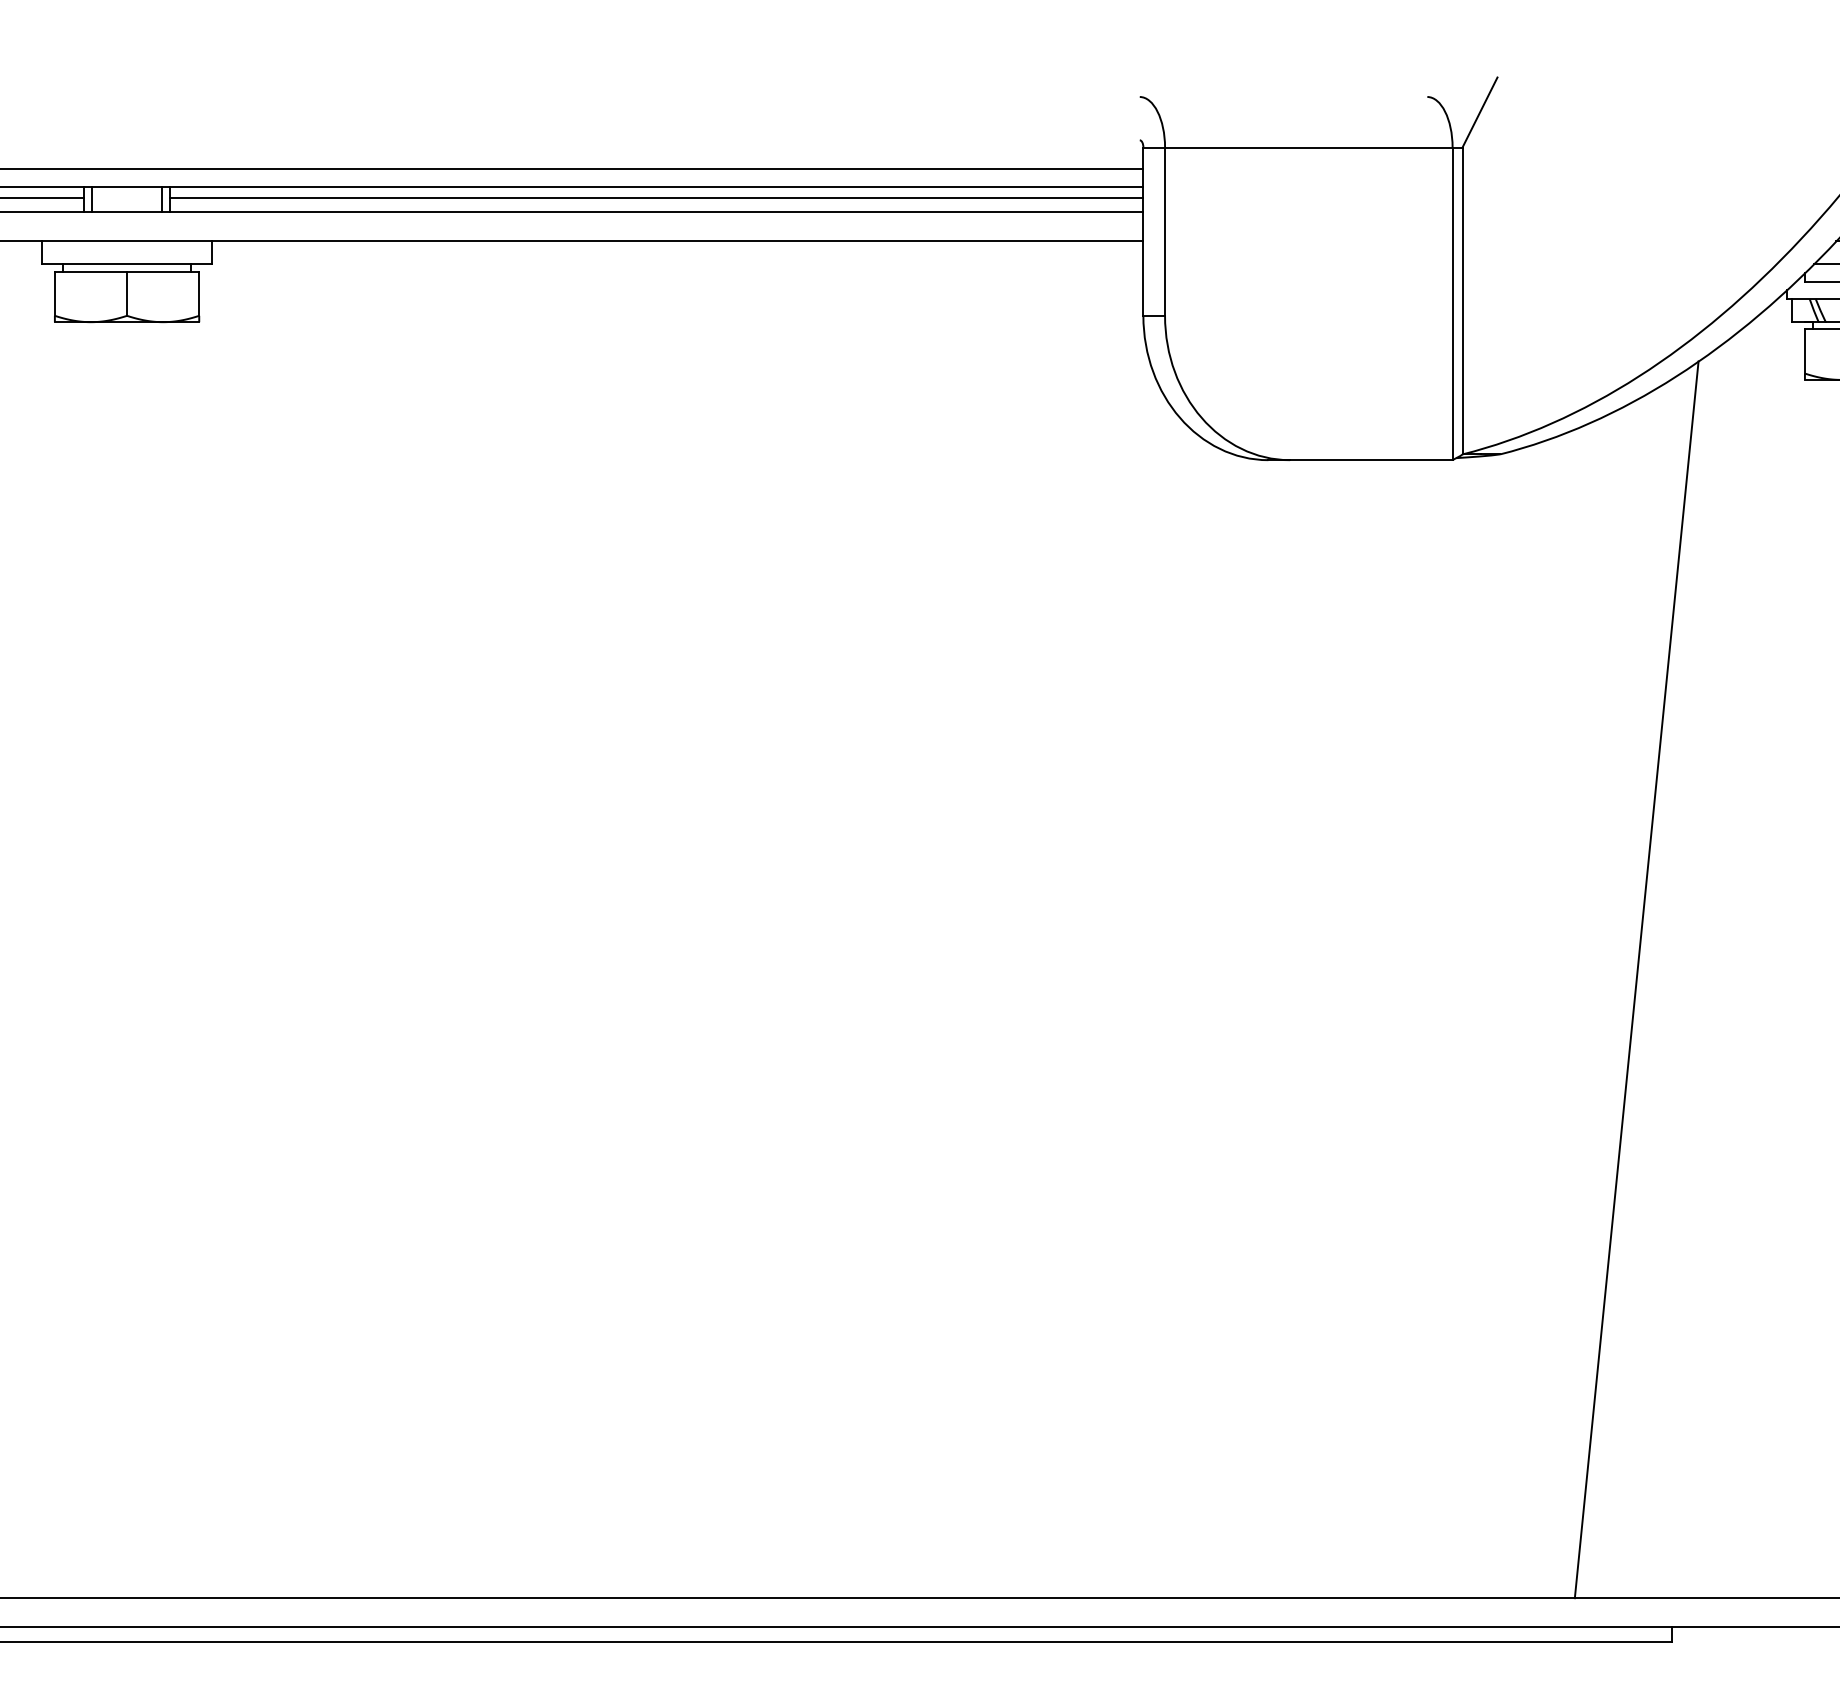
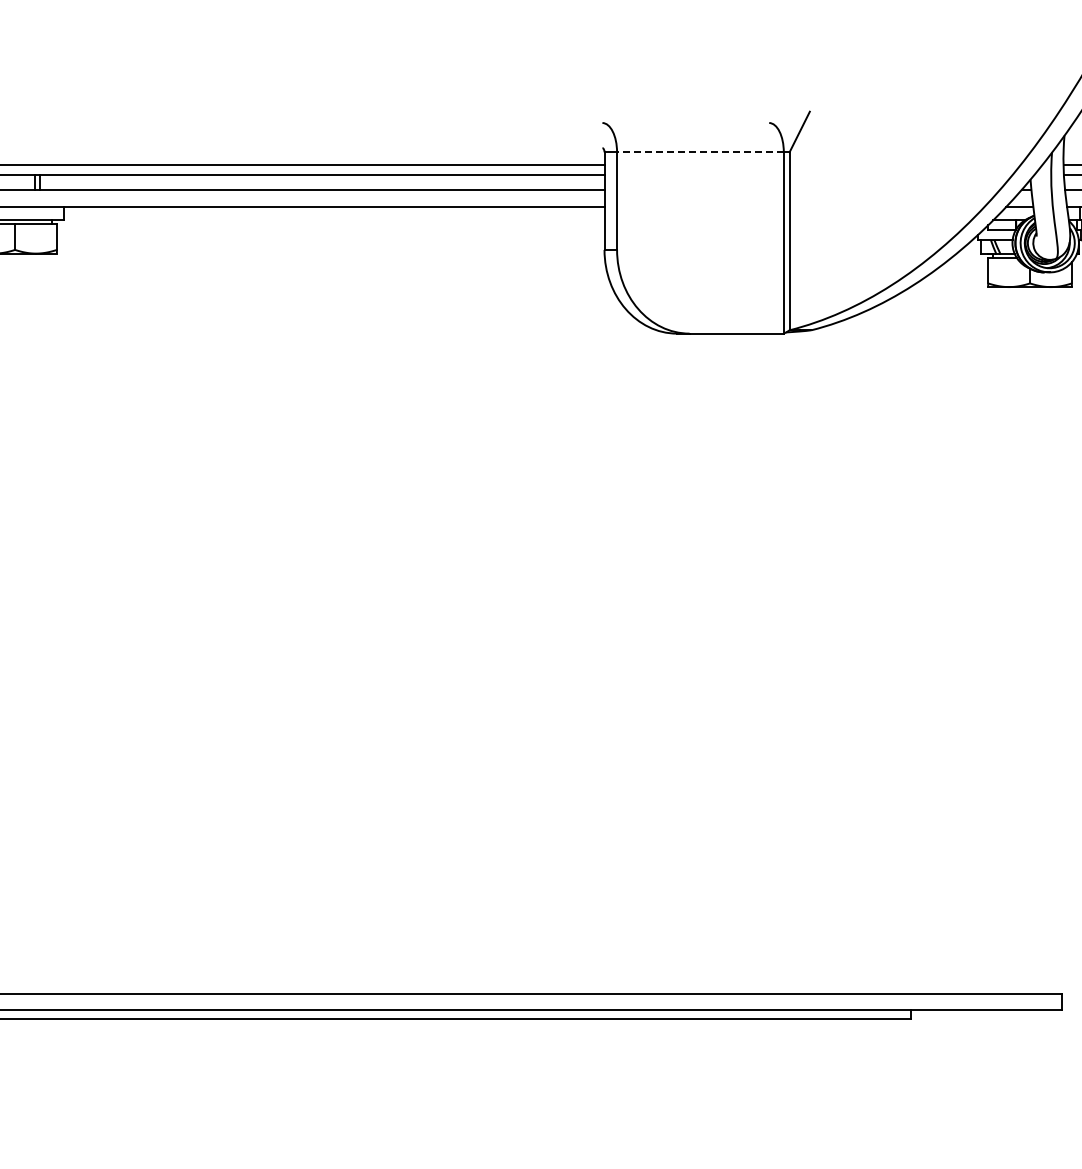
line: (1307, 147) -> (699, 152), solid -> dashed
line: (657, 197) -> (322, 181), removed
line: (1636, 978) -> (890, 634), removed

